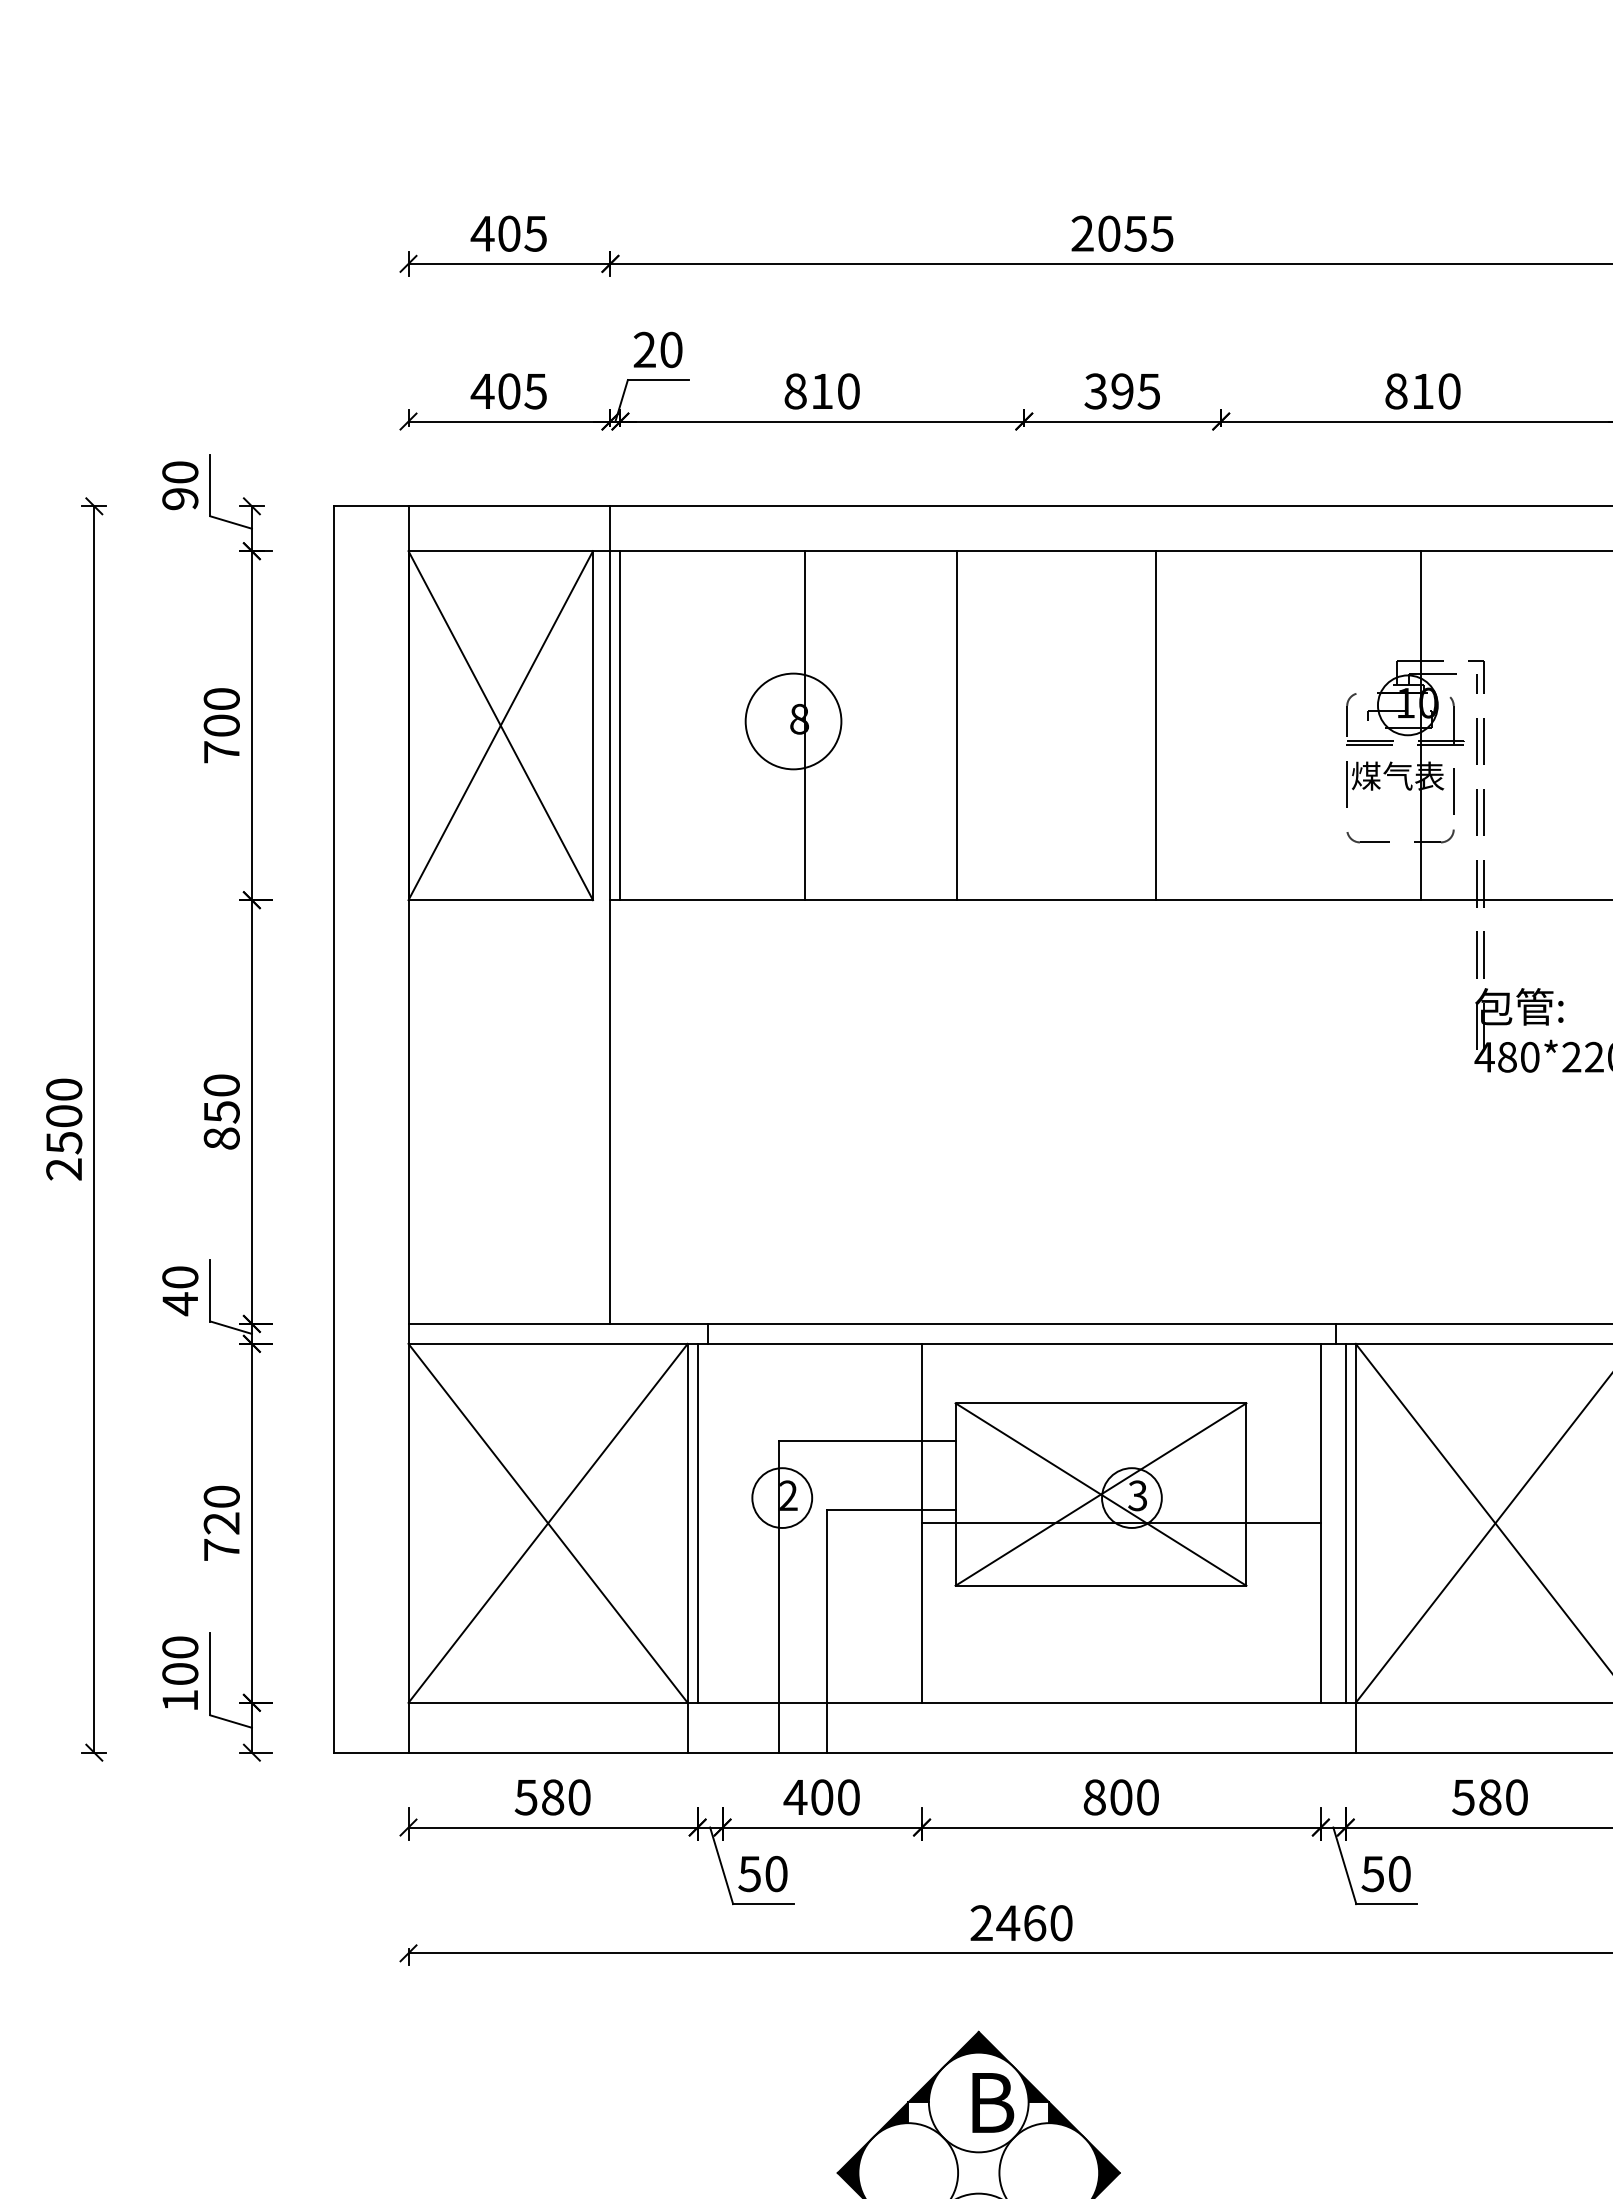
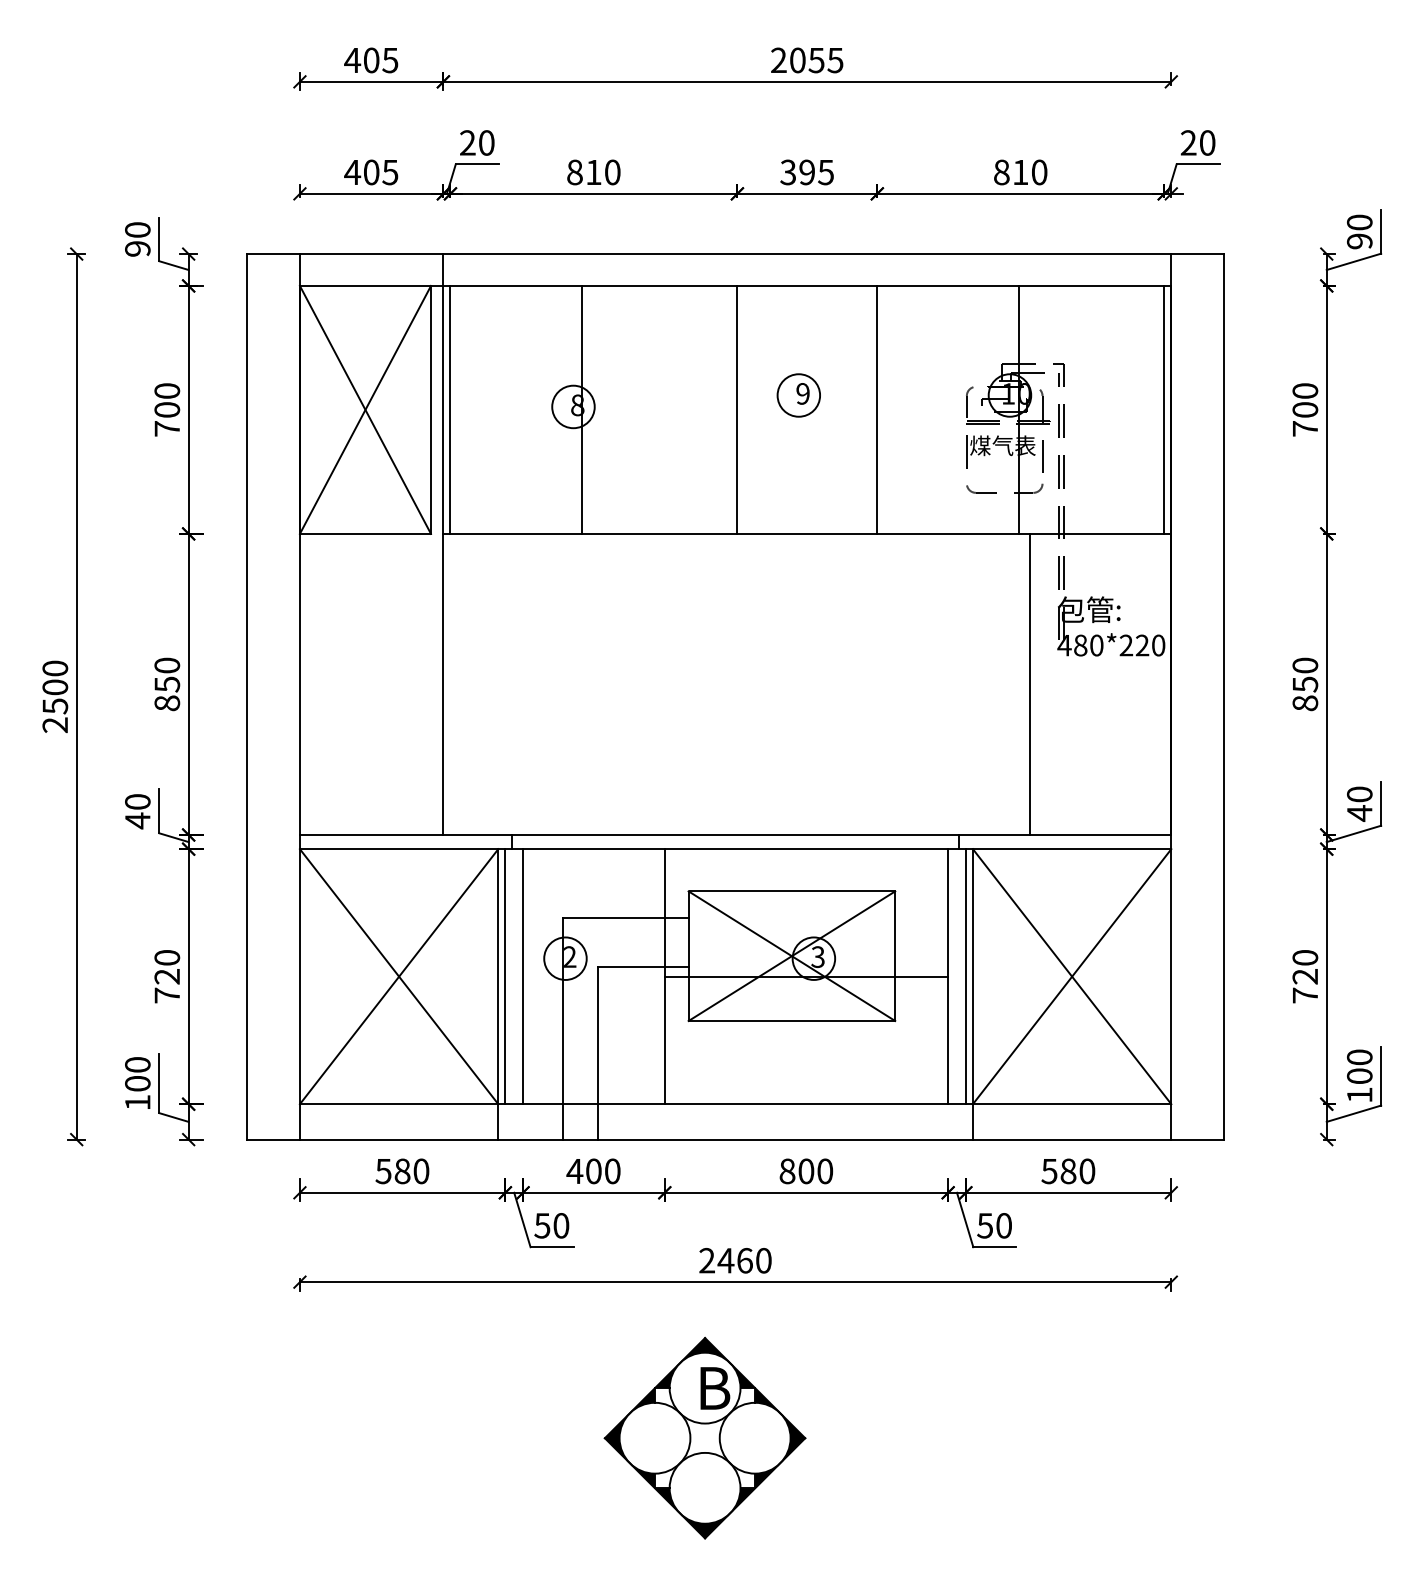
part: (1110, 705) -> (798, 395), added
circle: (793, 720) -> (573, 406), size x0.62
line: (956, 725) -> (737, 409), moved
line: (1156, 725) -> (877, 409), moved
line: (1435, 1112) -> (1029, 684), added
line: (723, 1523) -> (523, 976), added

